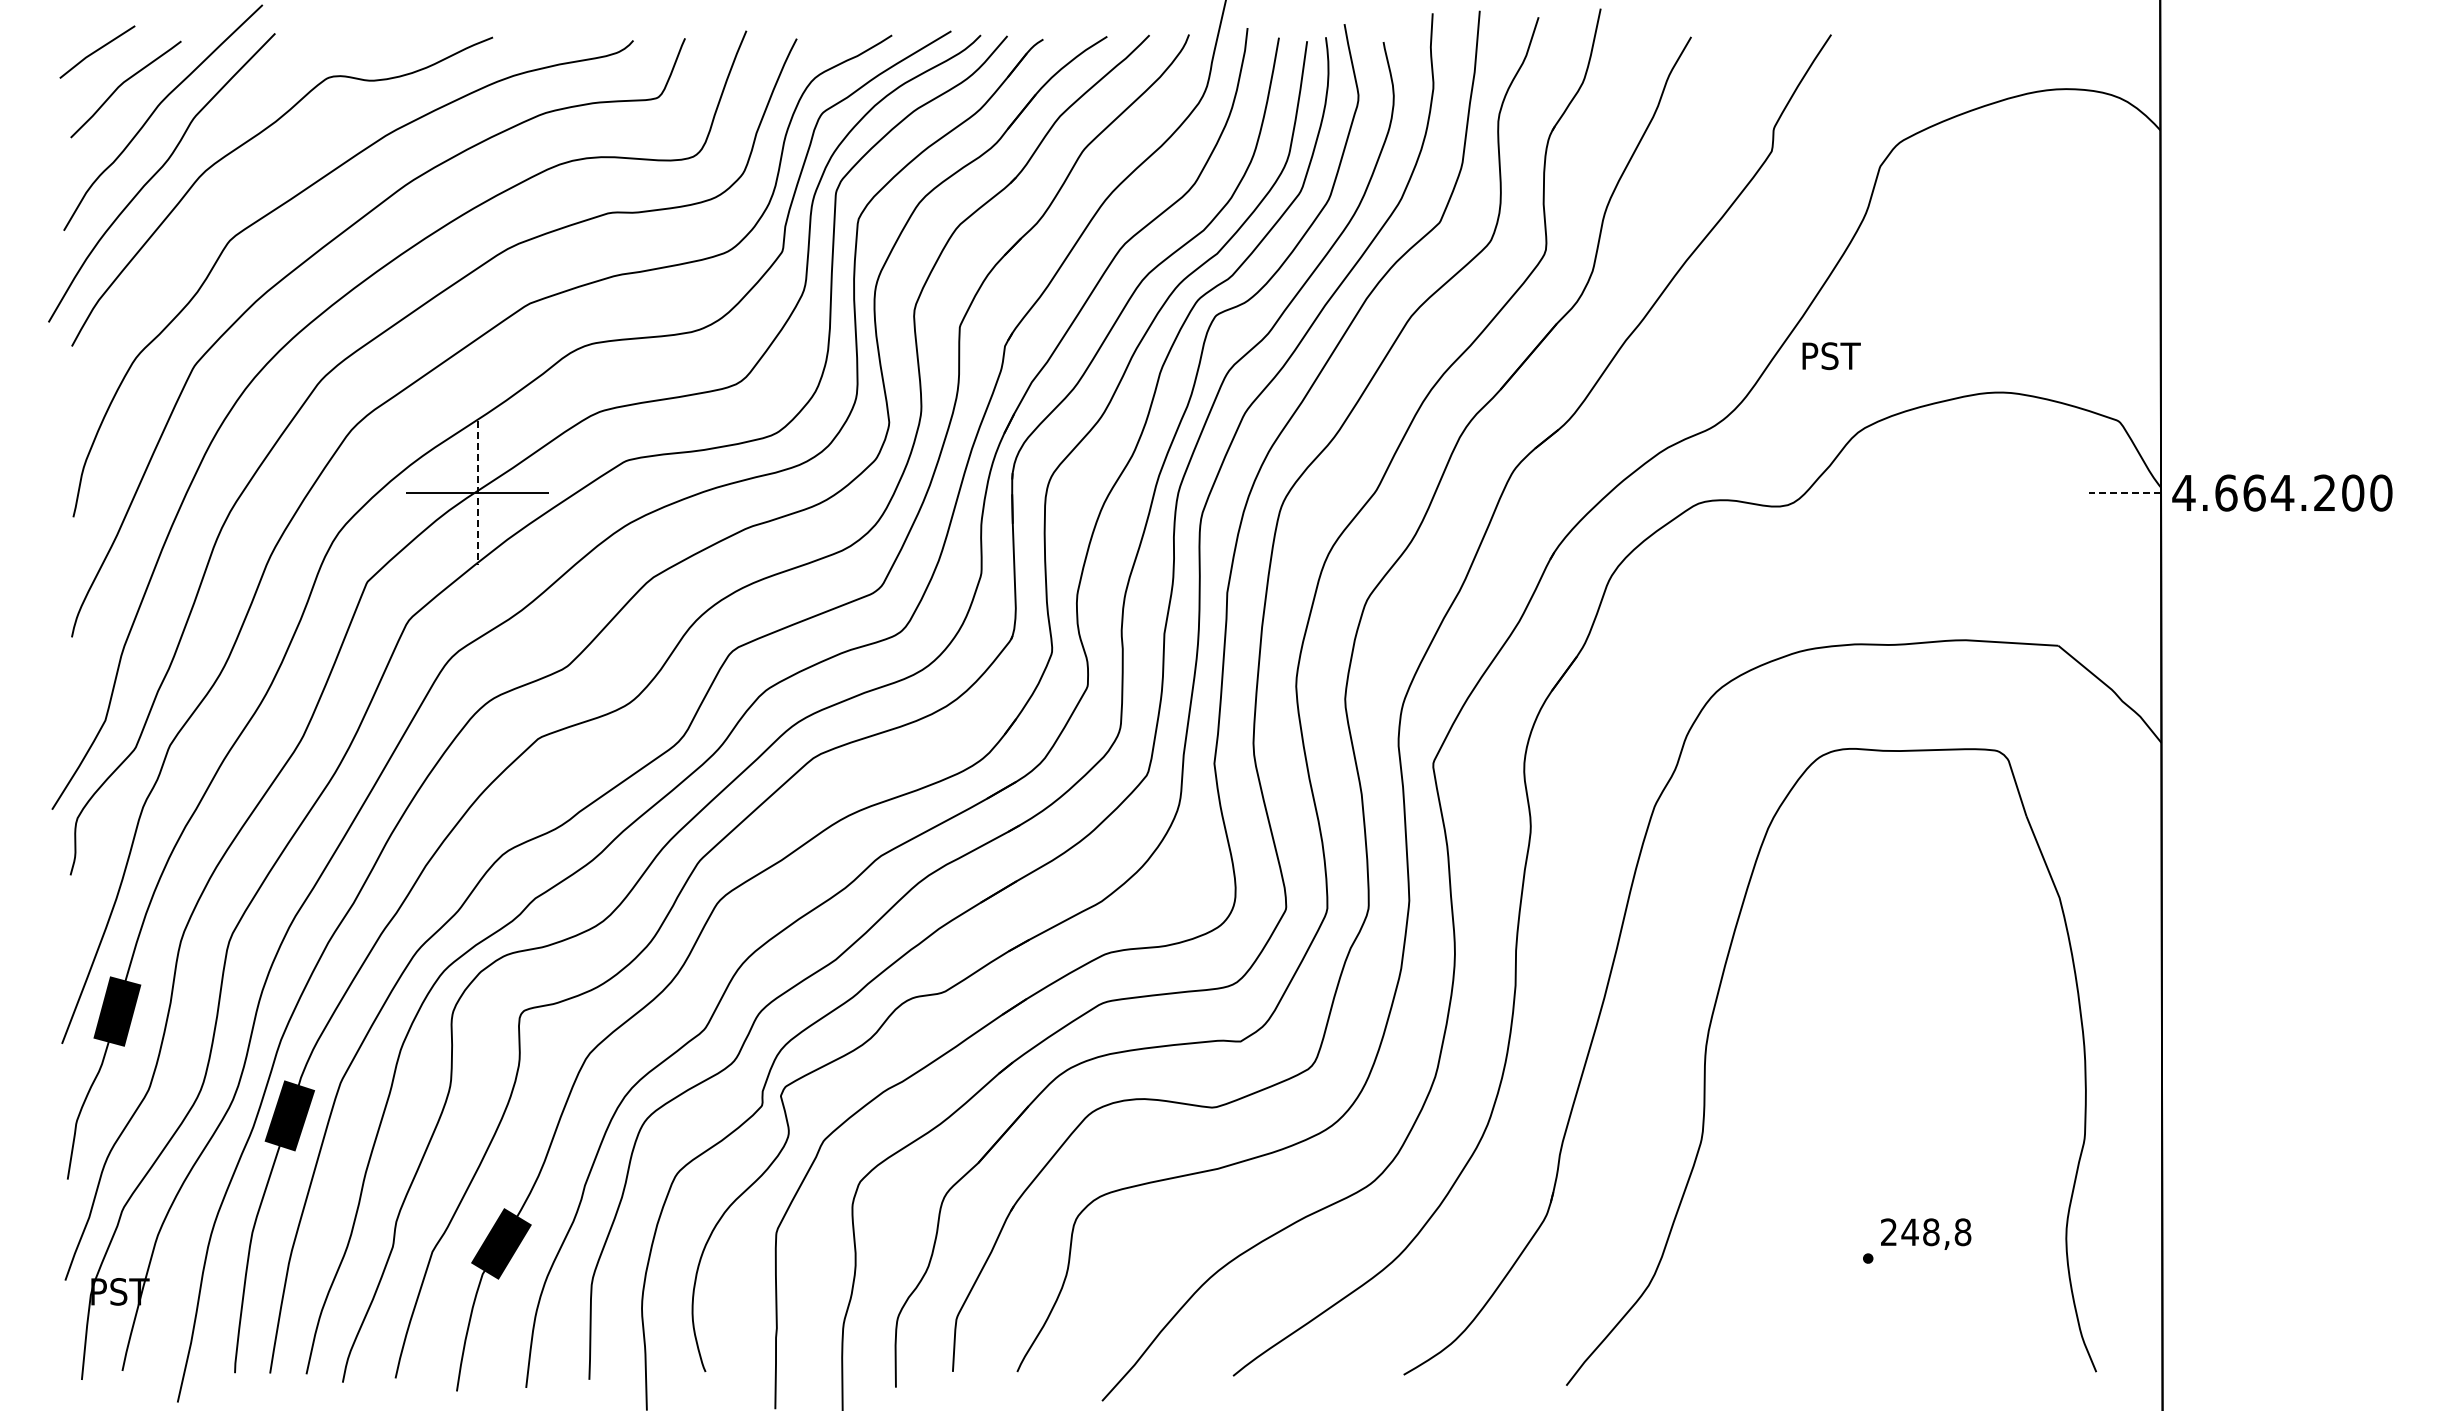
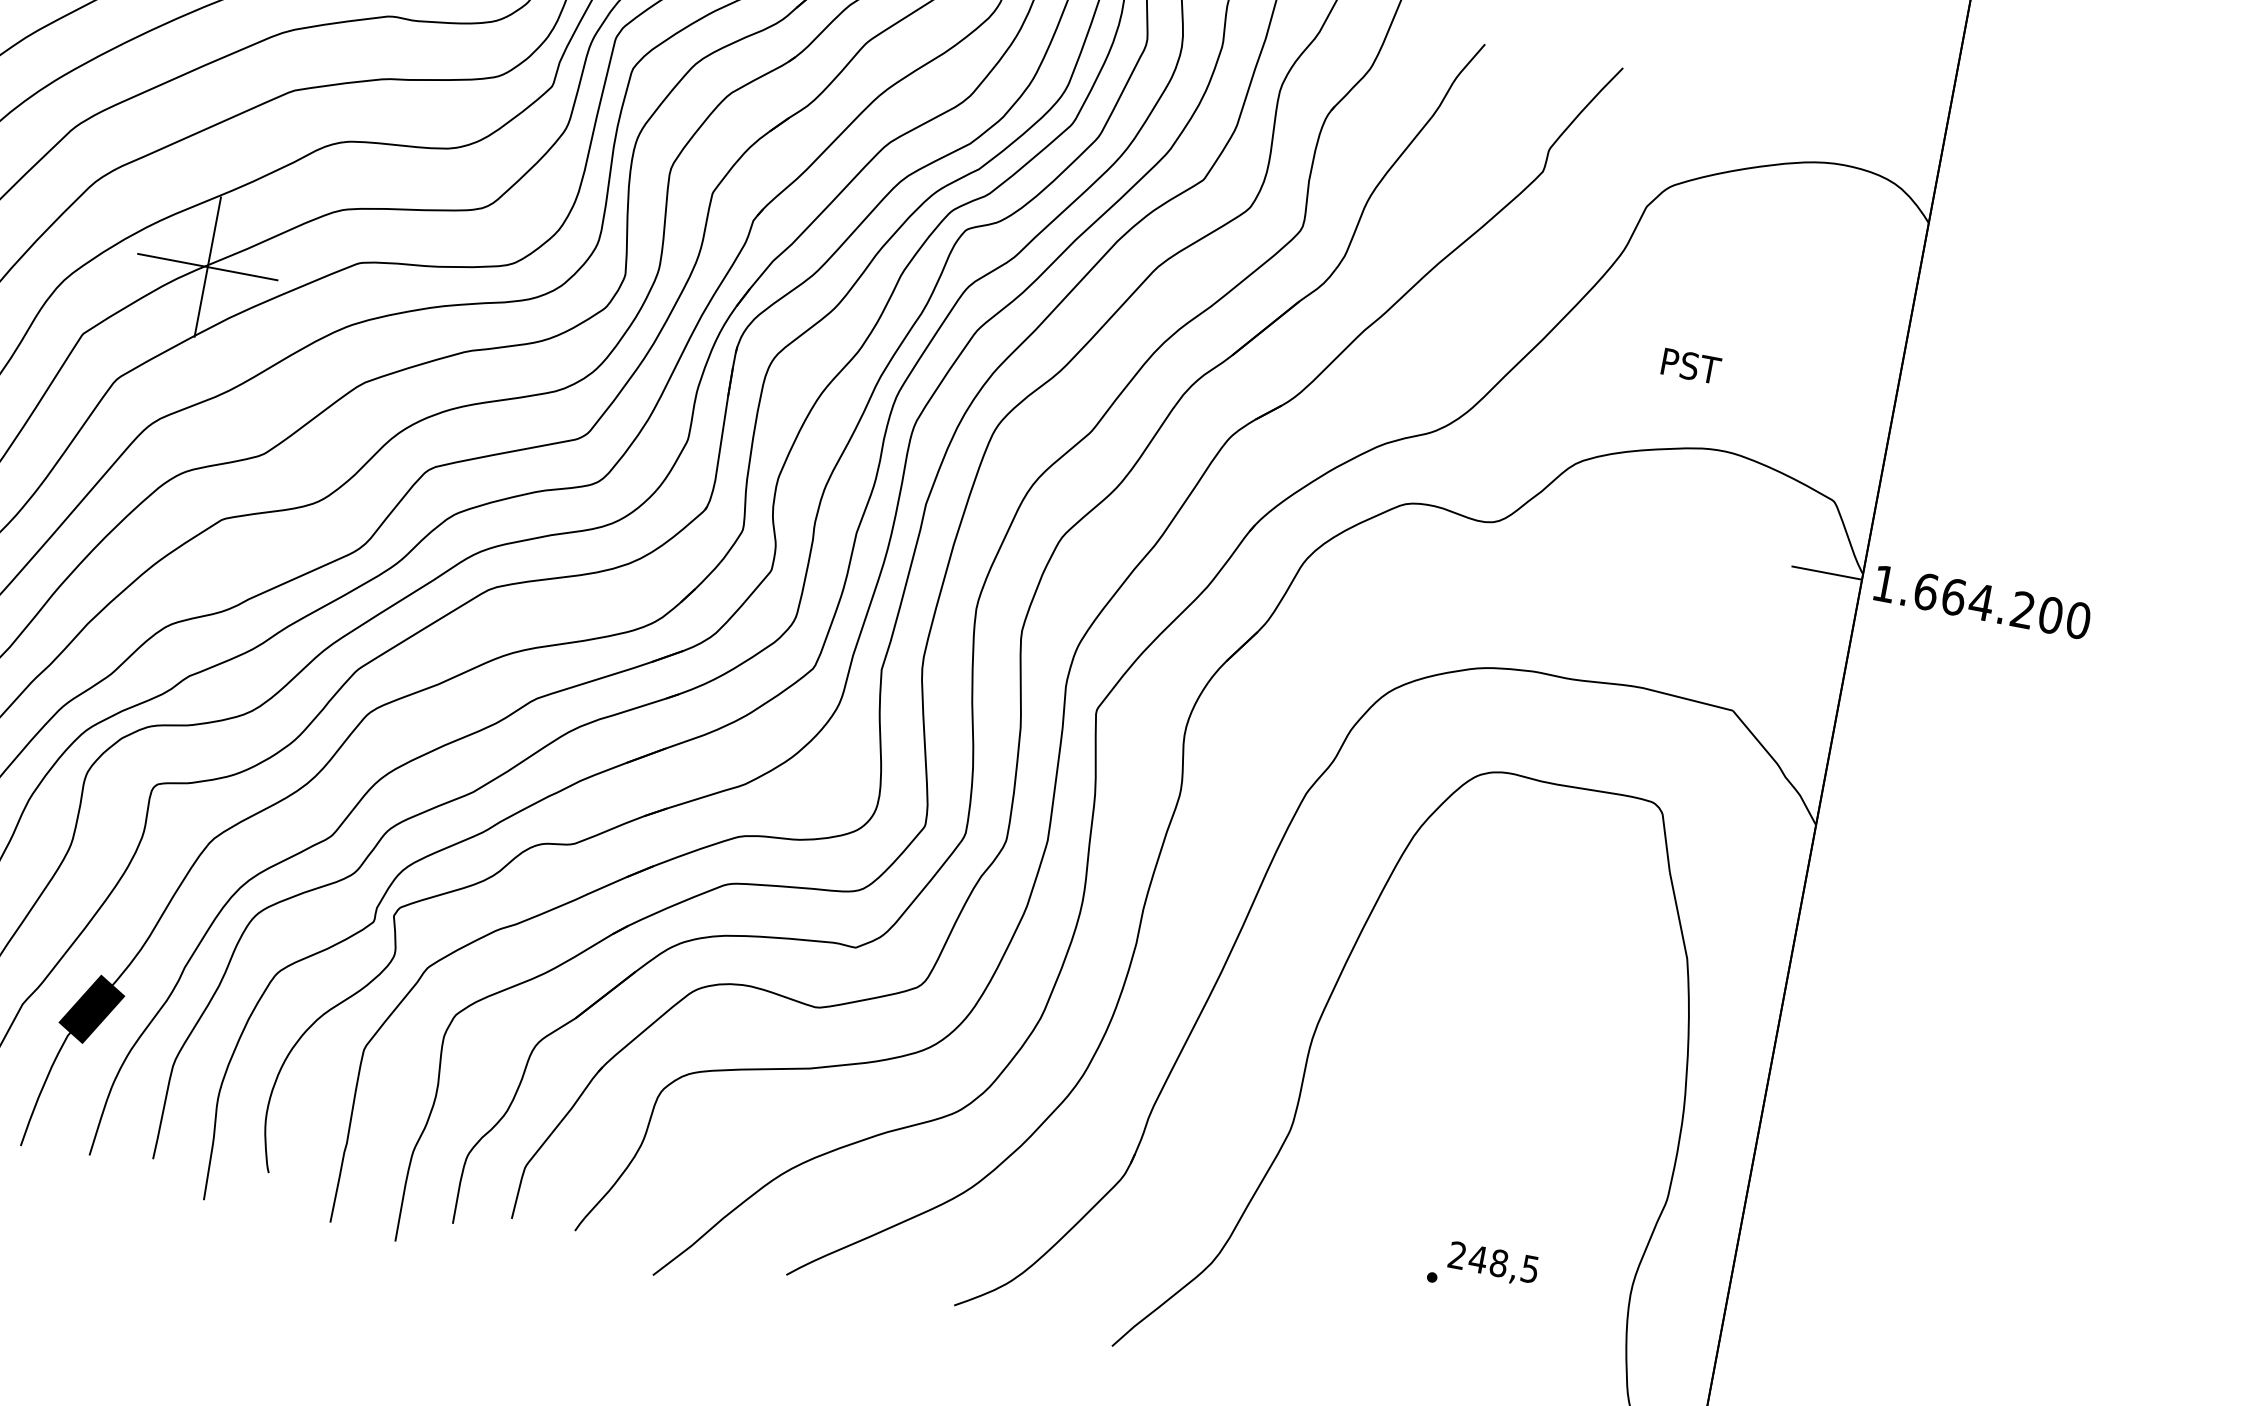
text: (1831, 356) -> (1691, 366), moved
text: (2183, 492) -> (1884, 583), 4.664.200 -> 1.664.200
line: (477, 493) -> (207, 267), dashed -> solid
line: (2125, 493) -> (1827, 573), dashed -> solid
text: (1962, 1232) -> (1529, 1269), 248,8 -> 248,5

